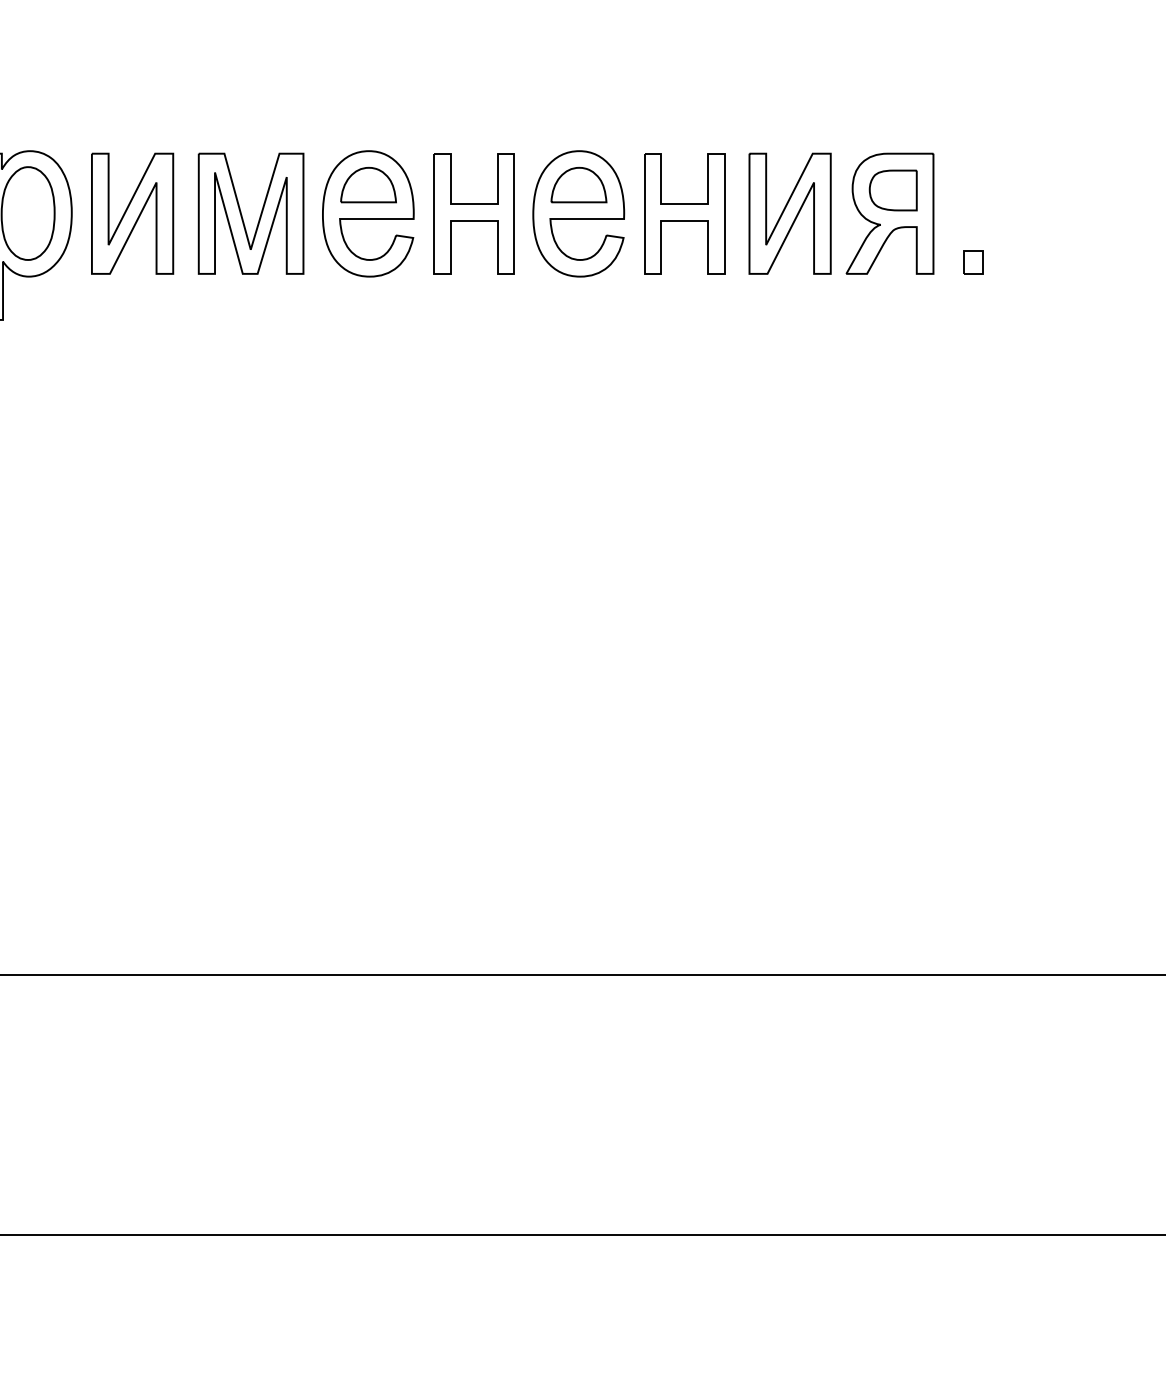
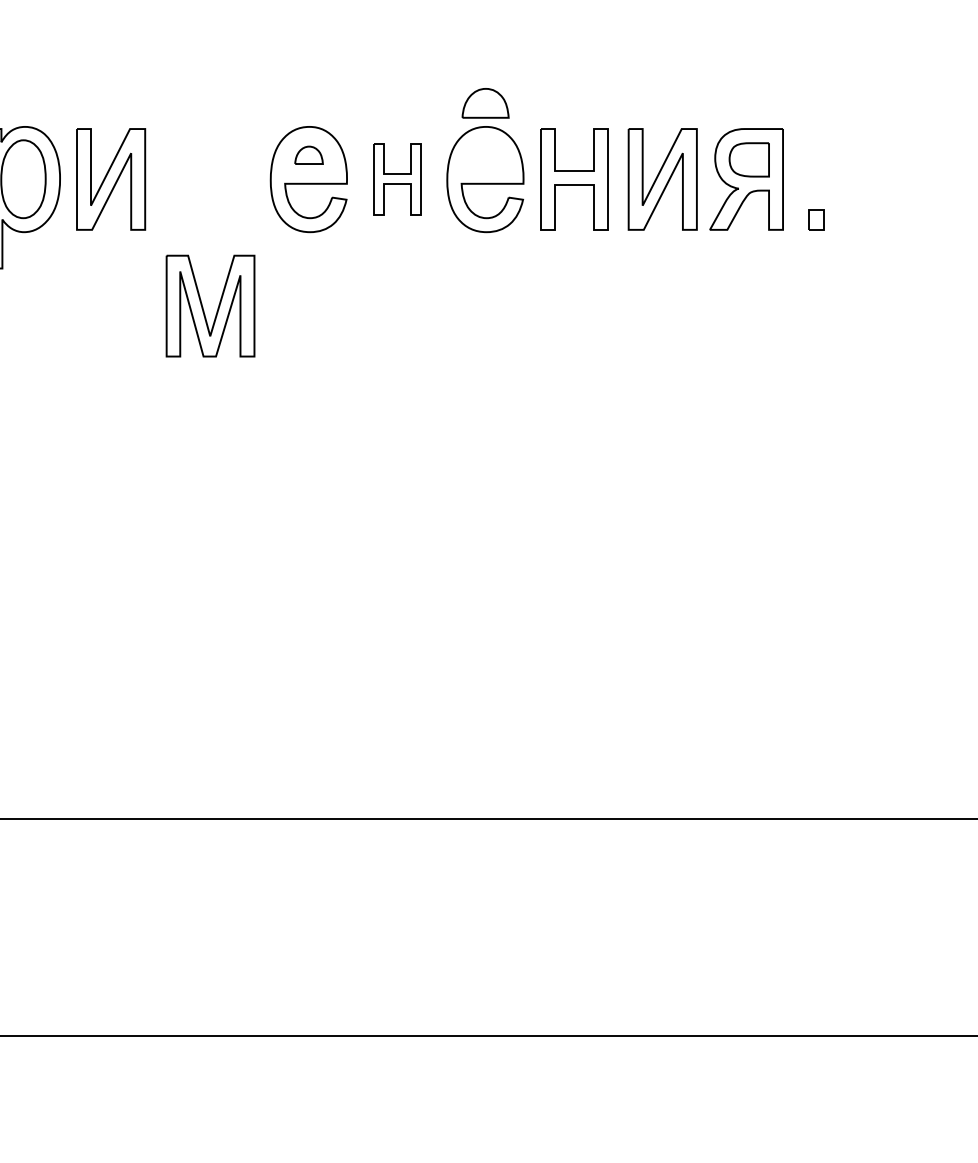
part: (368, 184) -> (309, 154), size x0.6
part: (578, 184) -> (485, 102), moved
part: (473, 213) -> (397, 179), size x0.7
part: (242, 215) -> (203, 307), moved

